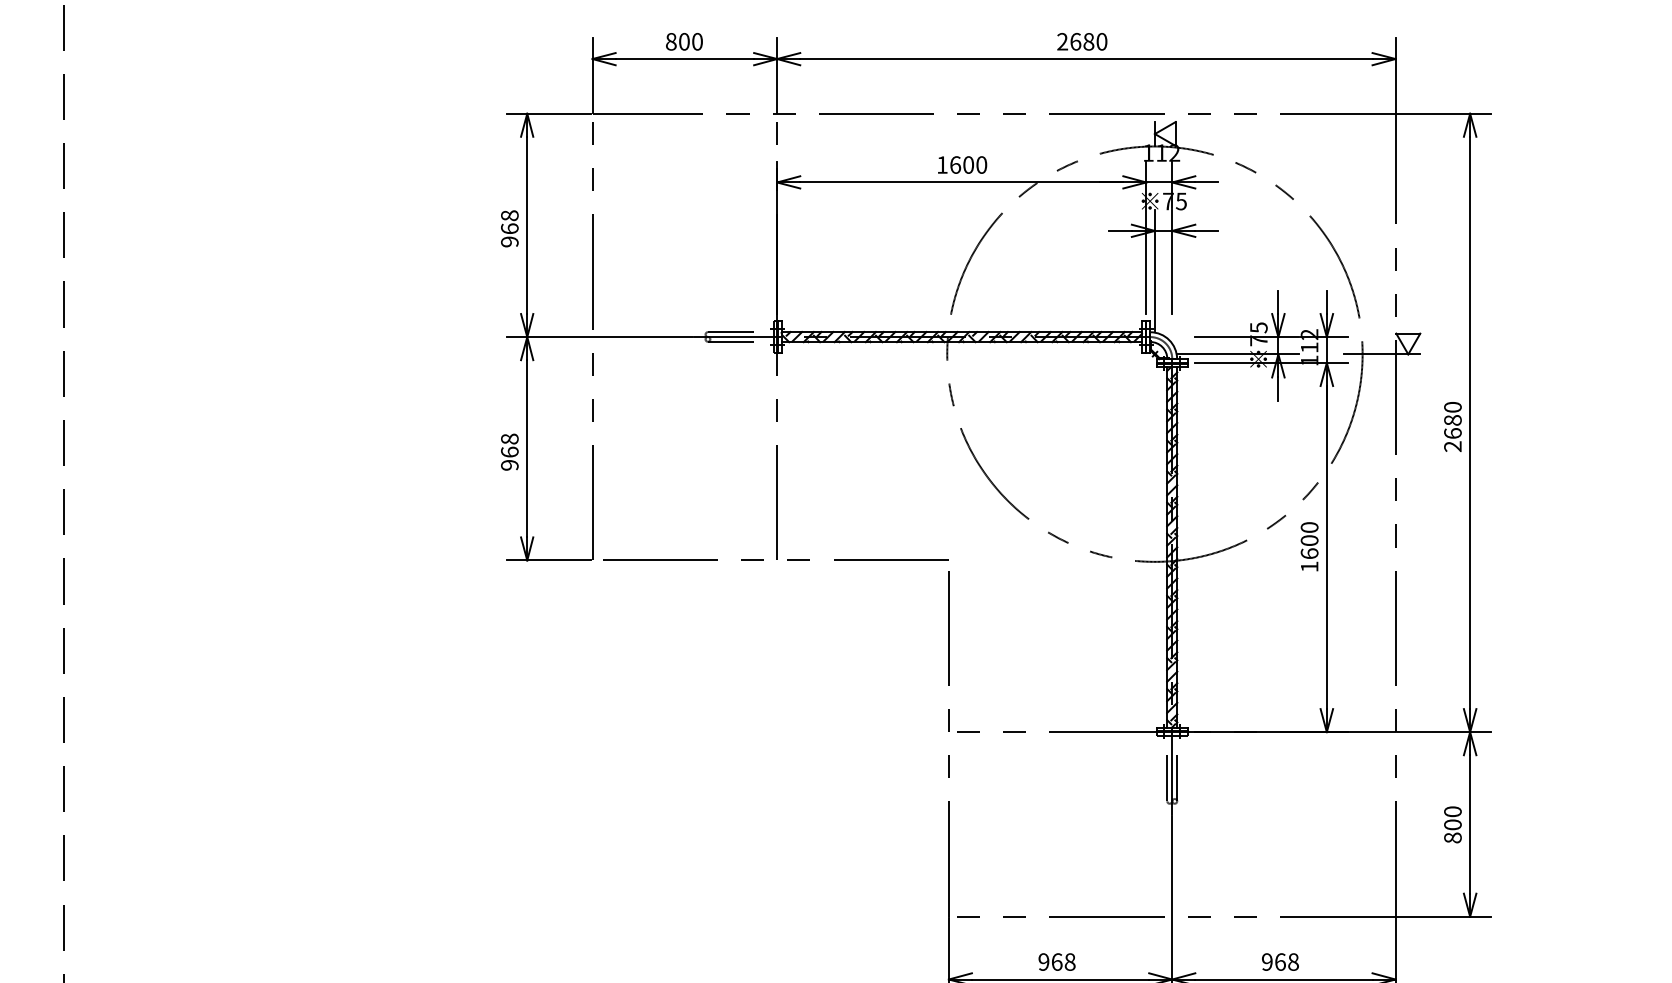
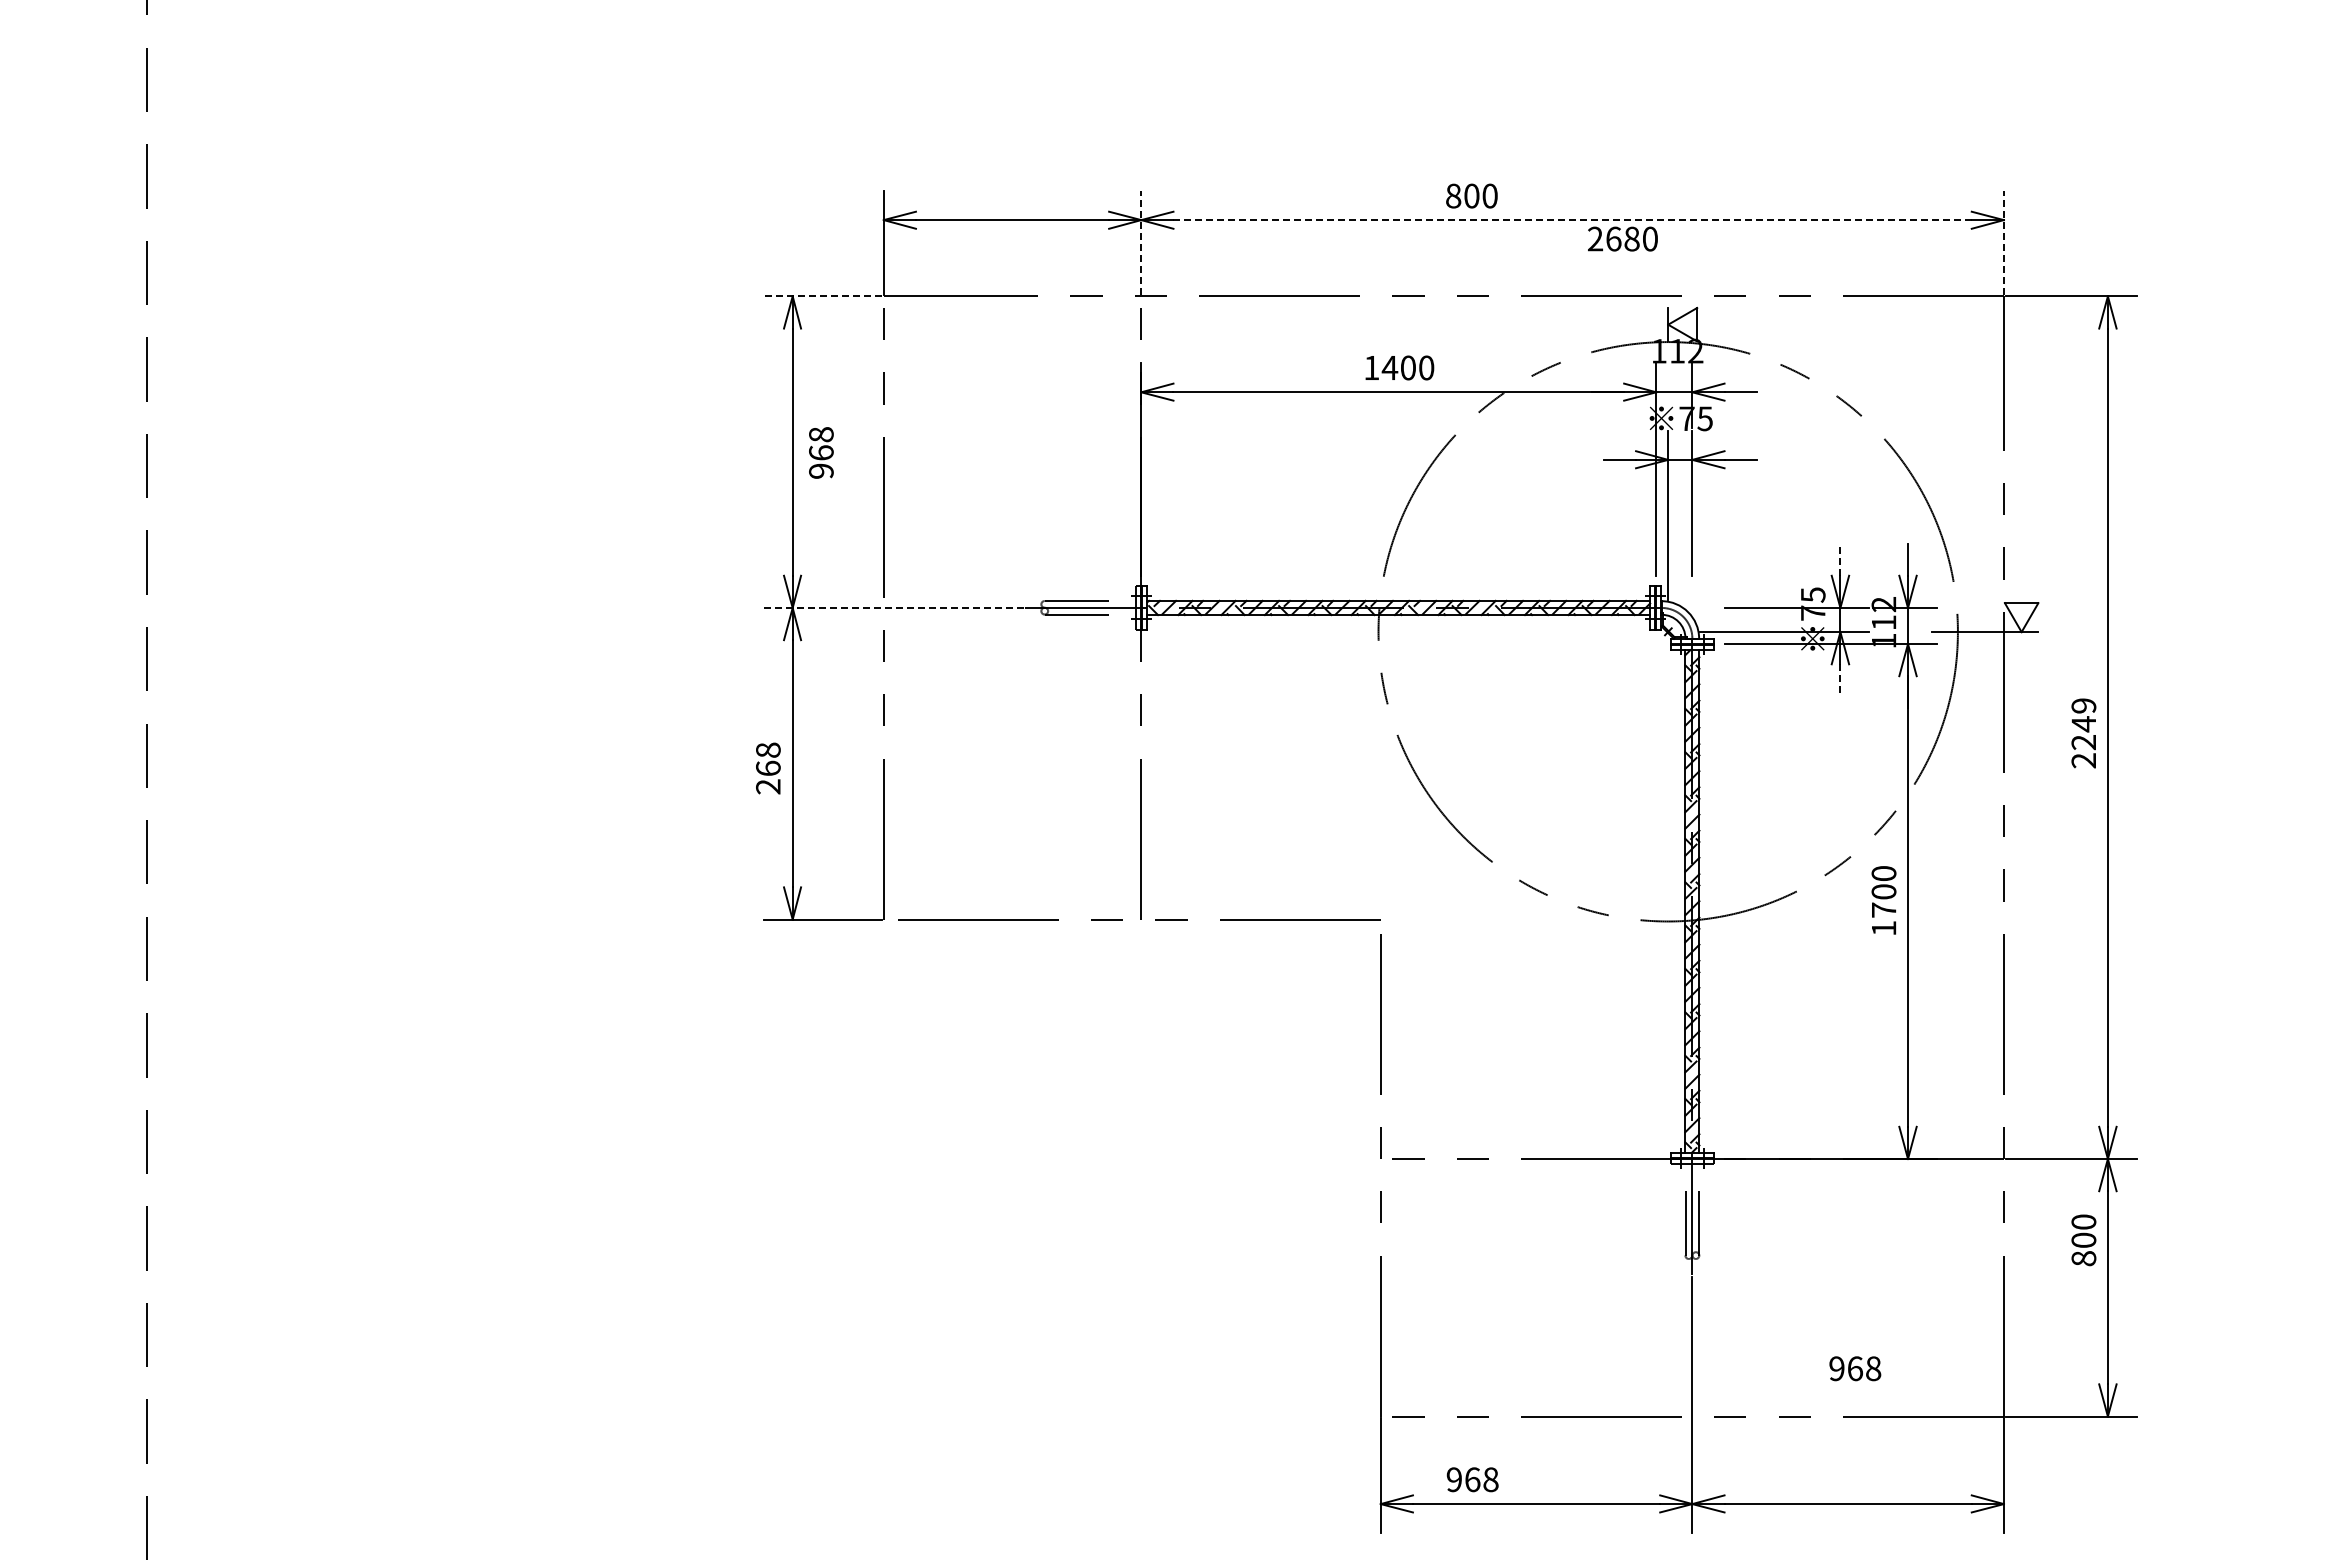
text: (684, 41) -> (1471, 195), moved
text: (1082, 41) -> (1622, 238), moved
line: (1086, 59) -> (1572, 220), solid -> dashed
line: (777, 75) -> (1141, 242), solid -> dashed
line: (1395, 75) -> (2003, 242), solid -> dashed
line: (548, 113) -> (822, 296), solid -> dashed
text: (955, 164) -> (1389, 367), 1600 -> 1400
text: (509, 228) -> (821, 452), moved
line: (1278, 302) -> (1840, 559), solid -> dashed
line: (599, 336) -> (893, 607), solid -> dashed
line: (1278, 389) -> (1840, 680), solid -> dashed
text: (1452, 420) -> (2083, 724), 2680 -> 2249
text: (509, 465) -> (768, 786), 968 -> 268
text: (1309, 553) -> (1883, 909), 1600 -> 1700
text: (1452, 824) -> (2083, 1240), moved
text: (1056, 961) -> (1472, 1479), moved
text: (1280, 961) -> (1855, 1368), moved

